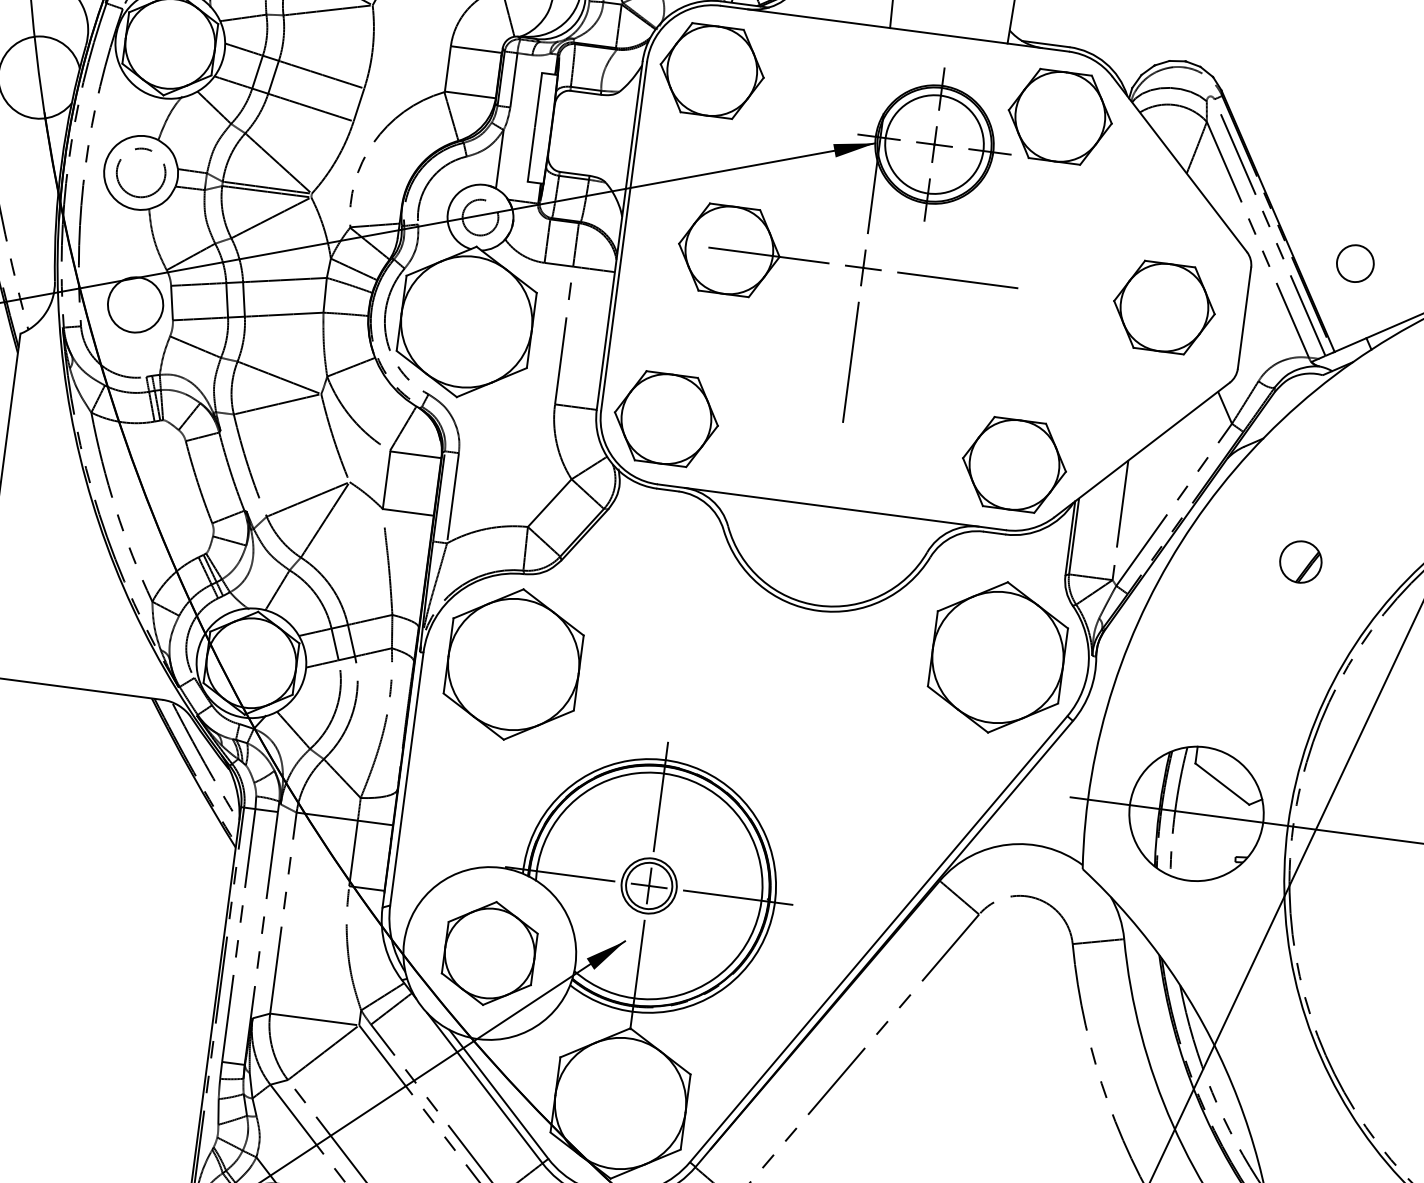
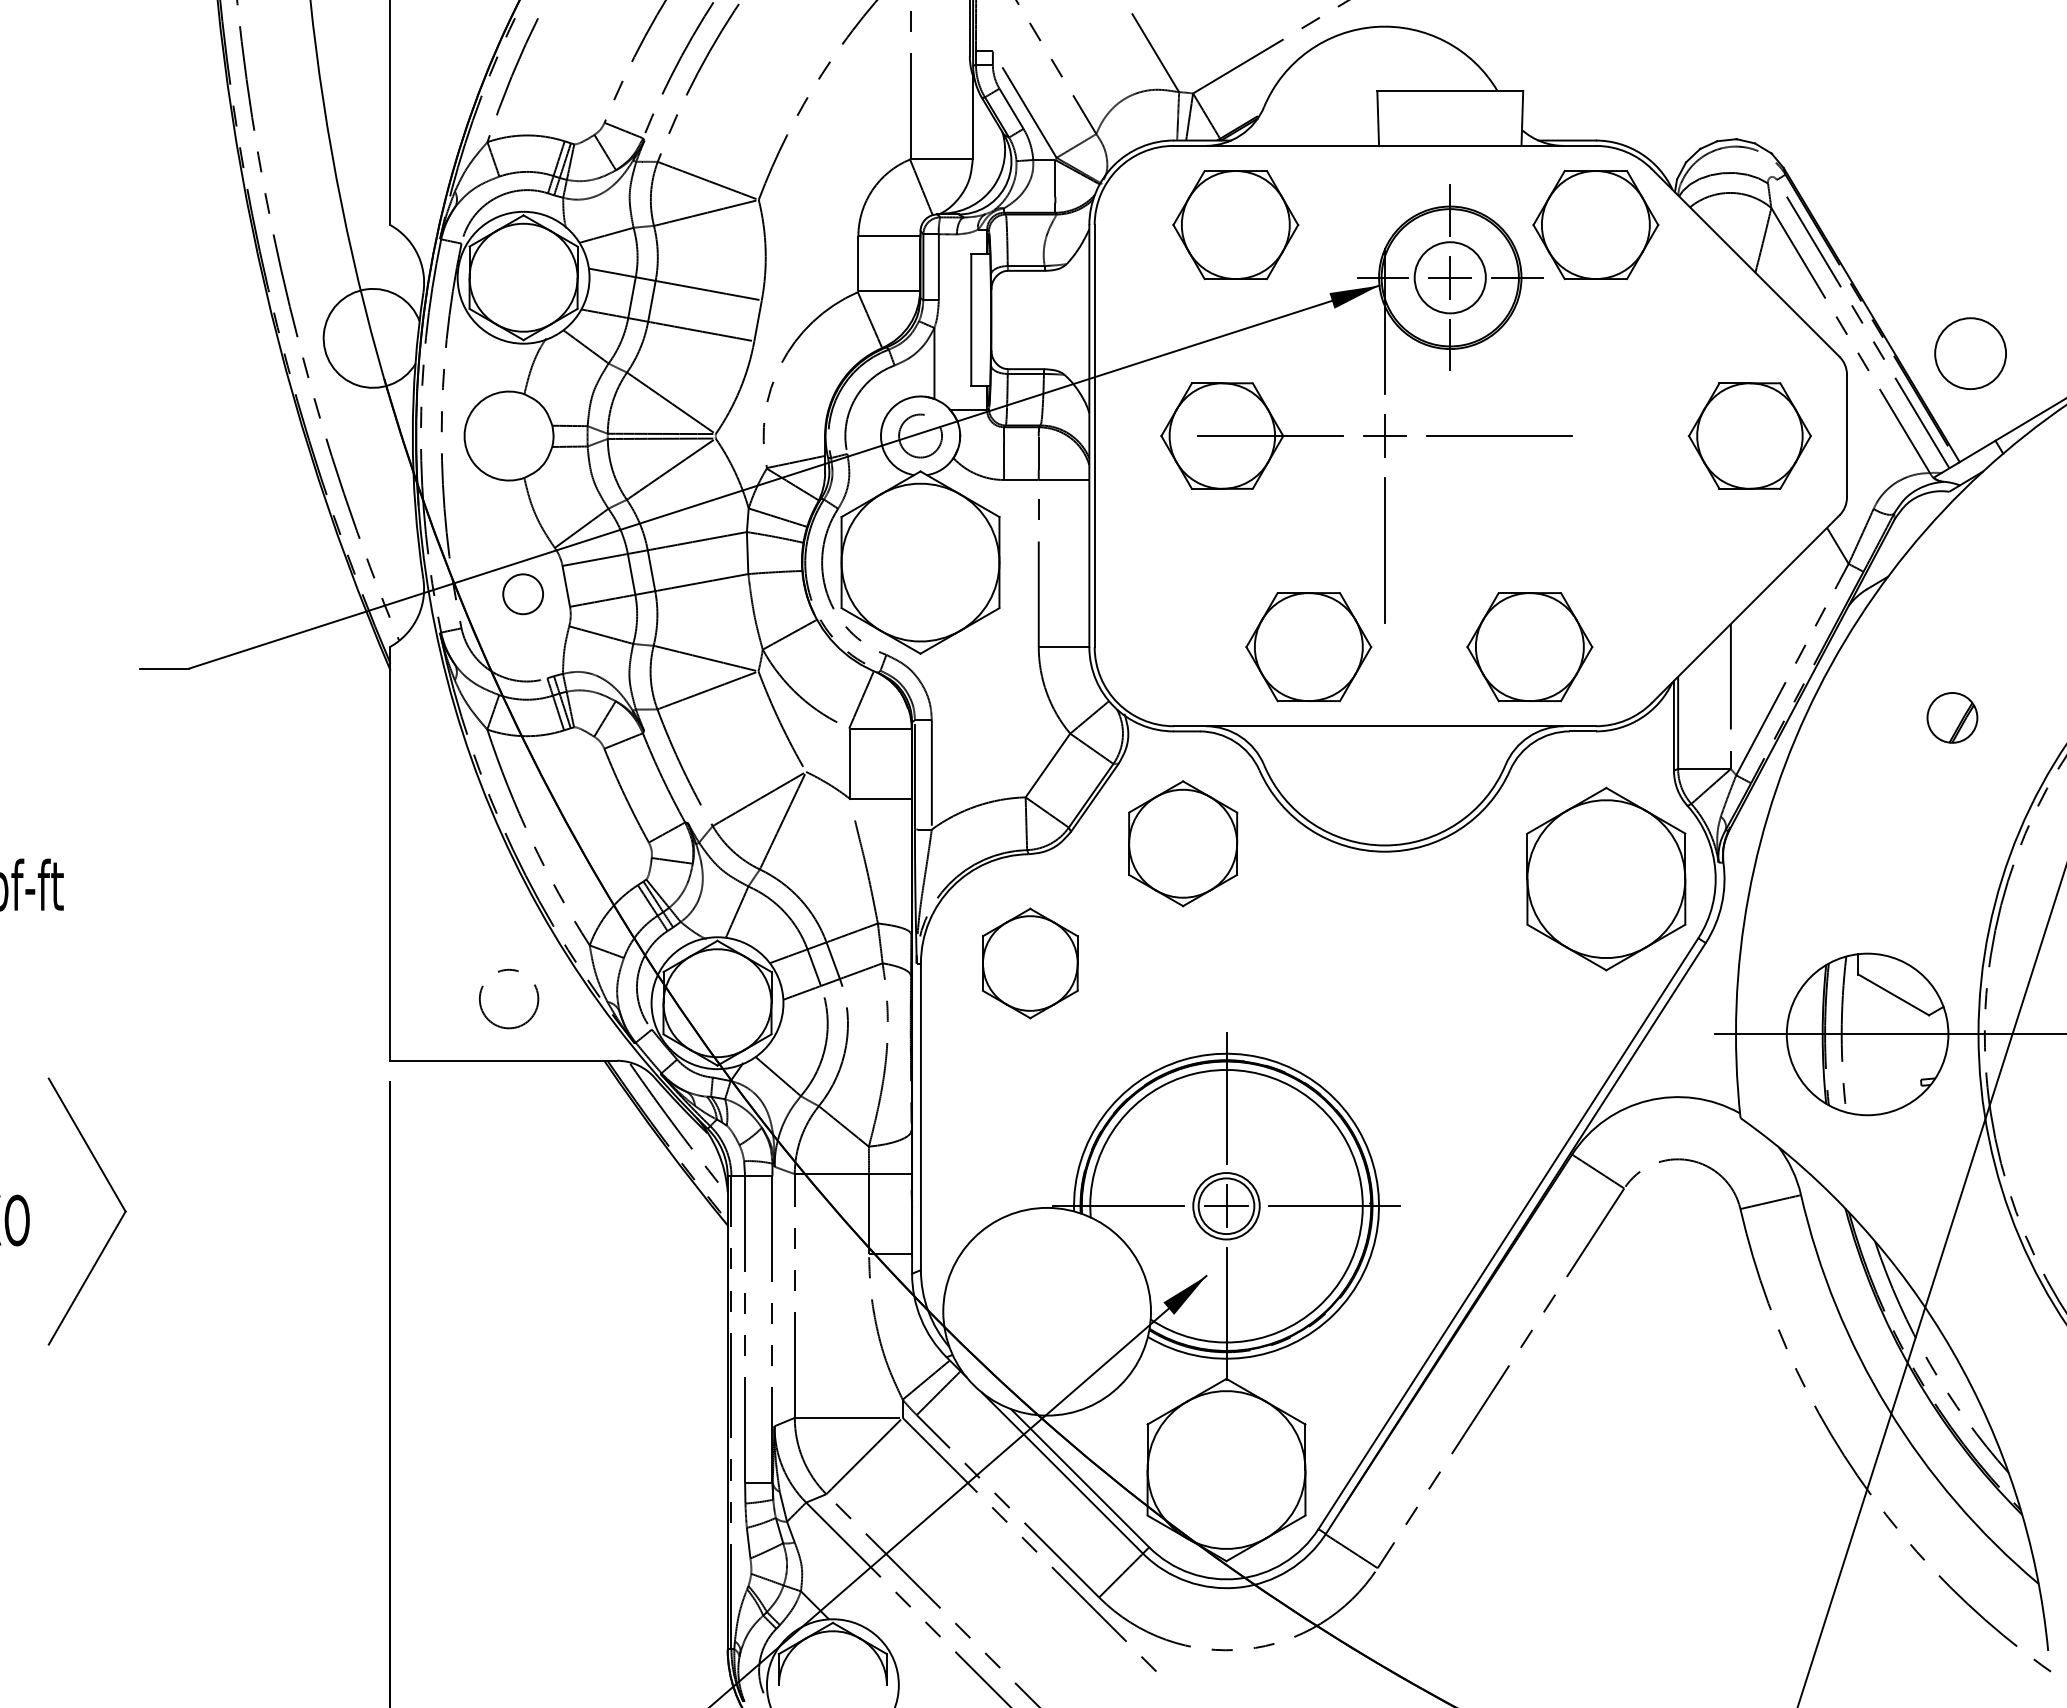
part: (711, 71) -> (1235, 225), moved
circle: (933, 144) -> (1449, 277), size x0.6
circle: (140, 172) -> (508, 998), moved
circle: (1355, 263) -> (1970, 353), size x1.6
circle: (135, 305) -> (522, 594), size x0.6
part: (666, 419) -> (1308, 647), moved
part: (1014, 465) -> (1529, 647), moved
part: (513, 664) -> (1030, 963), size x0.6
part: (490, 953) -> (1183, 843), moved

